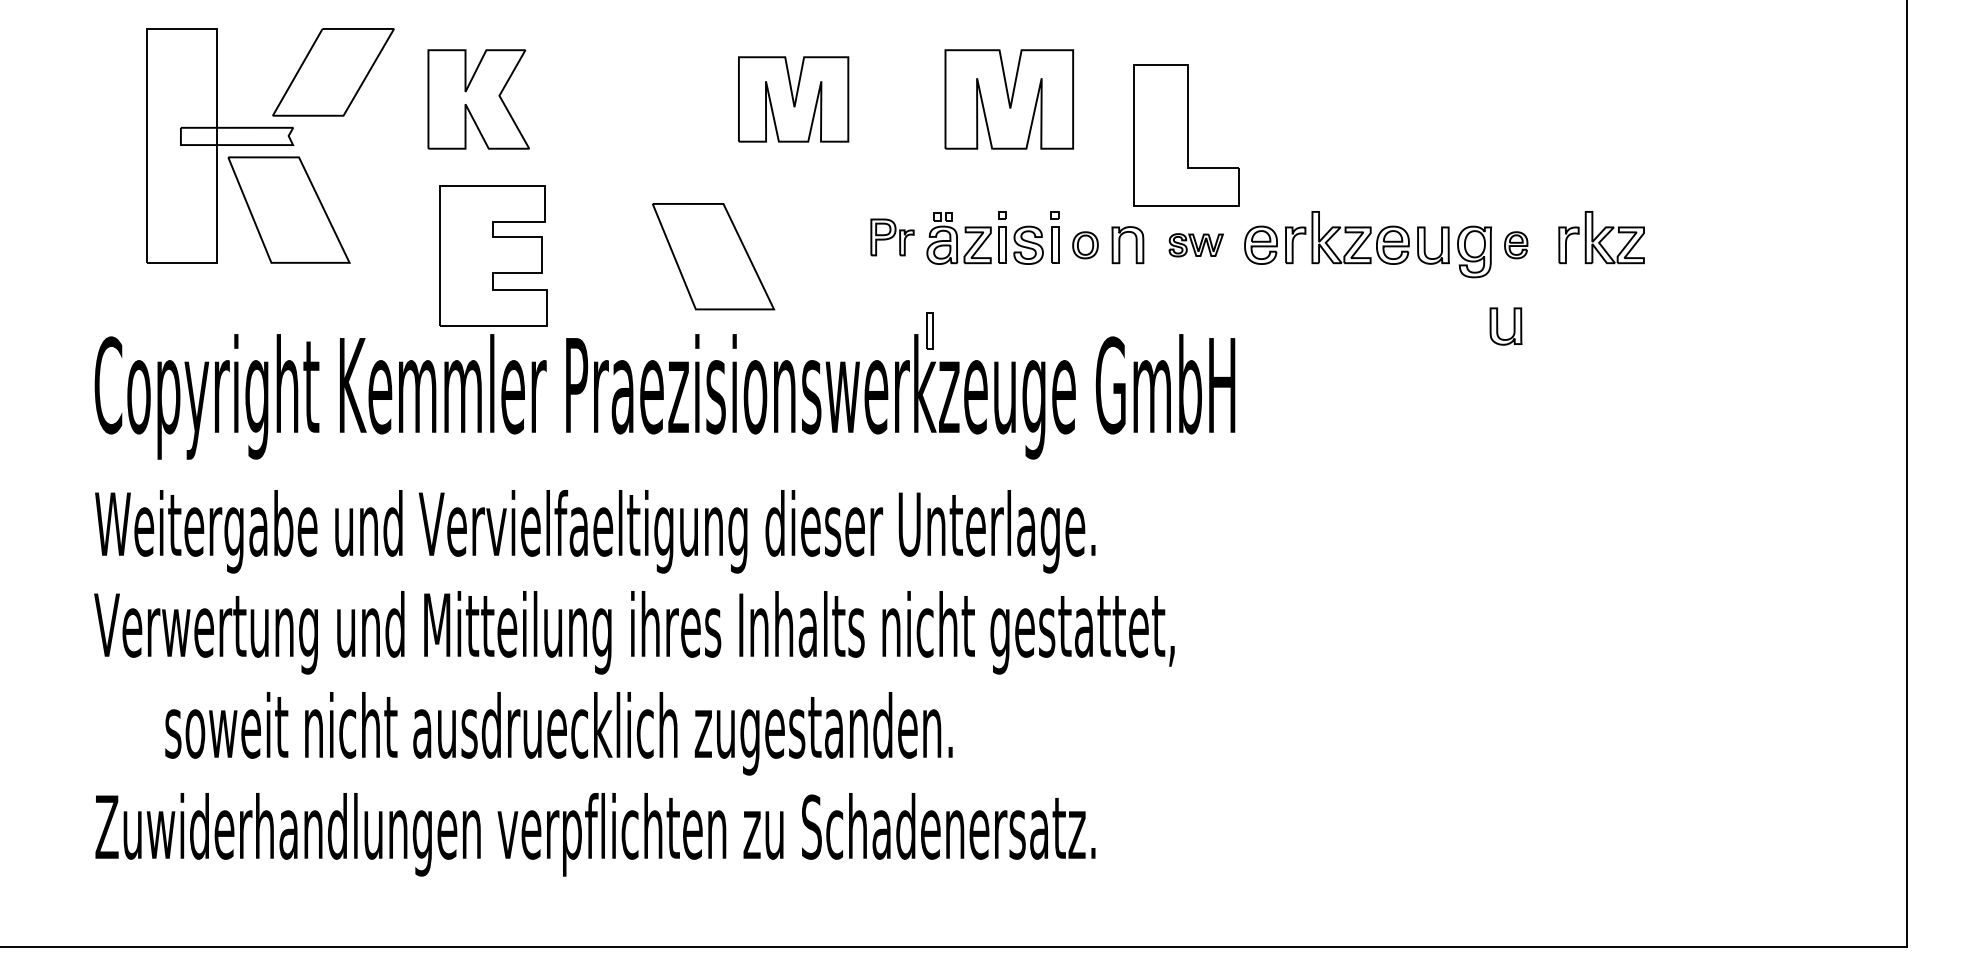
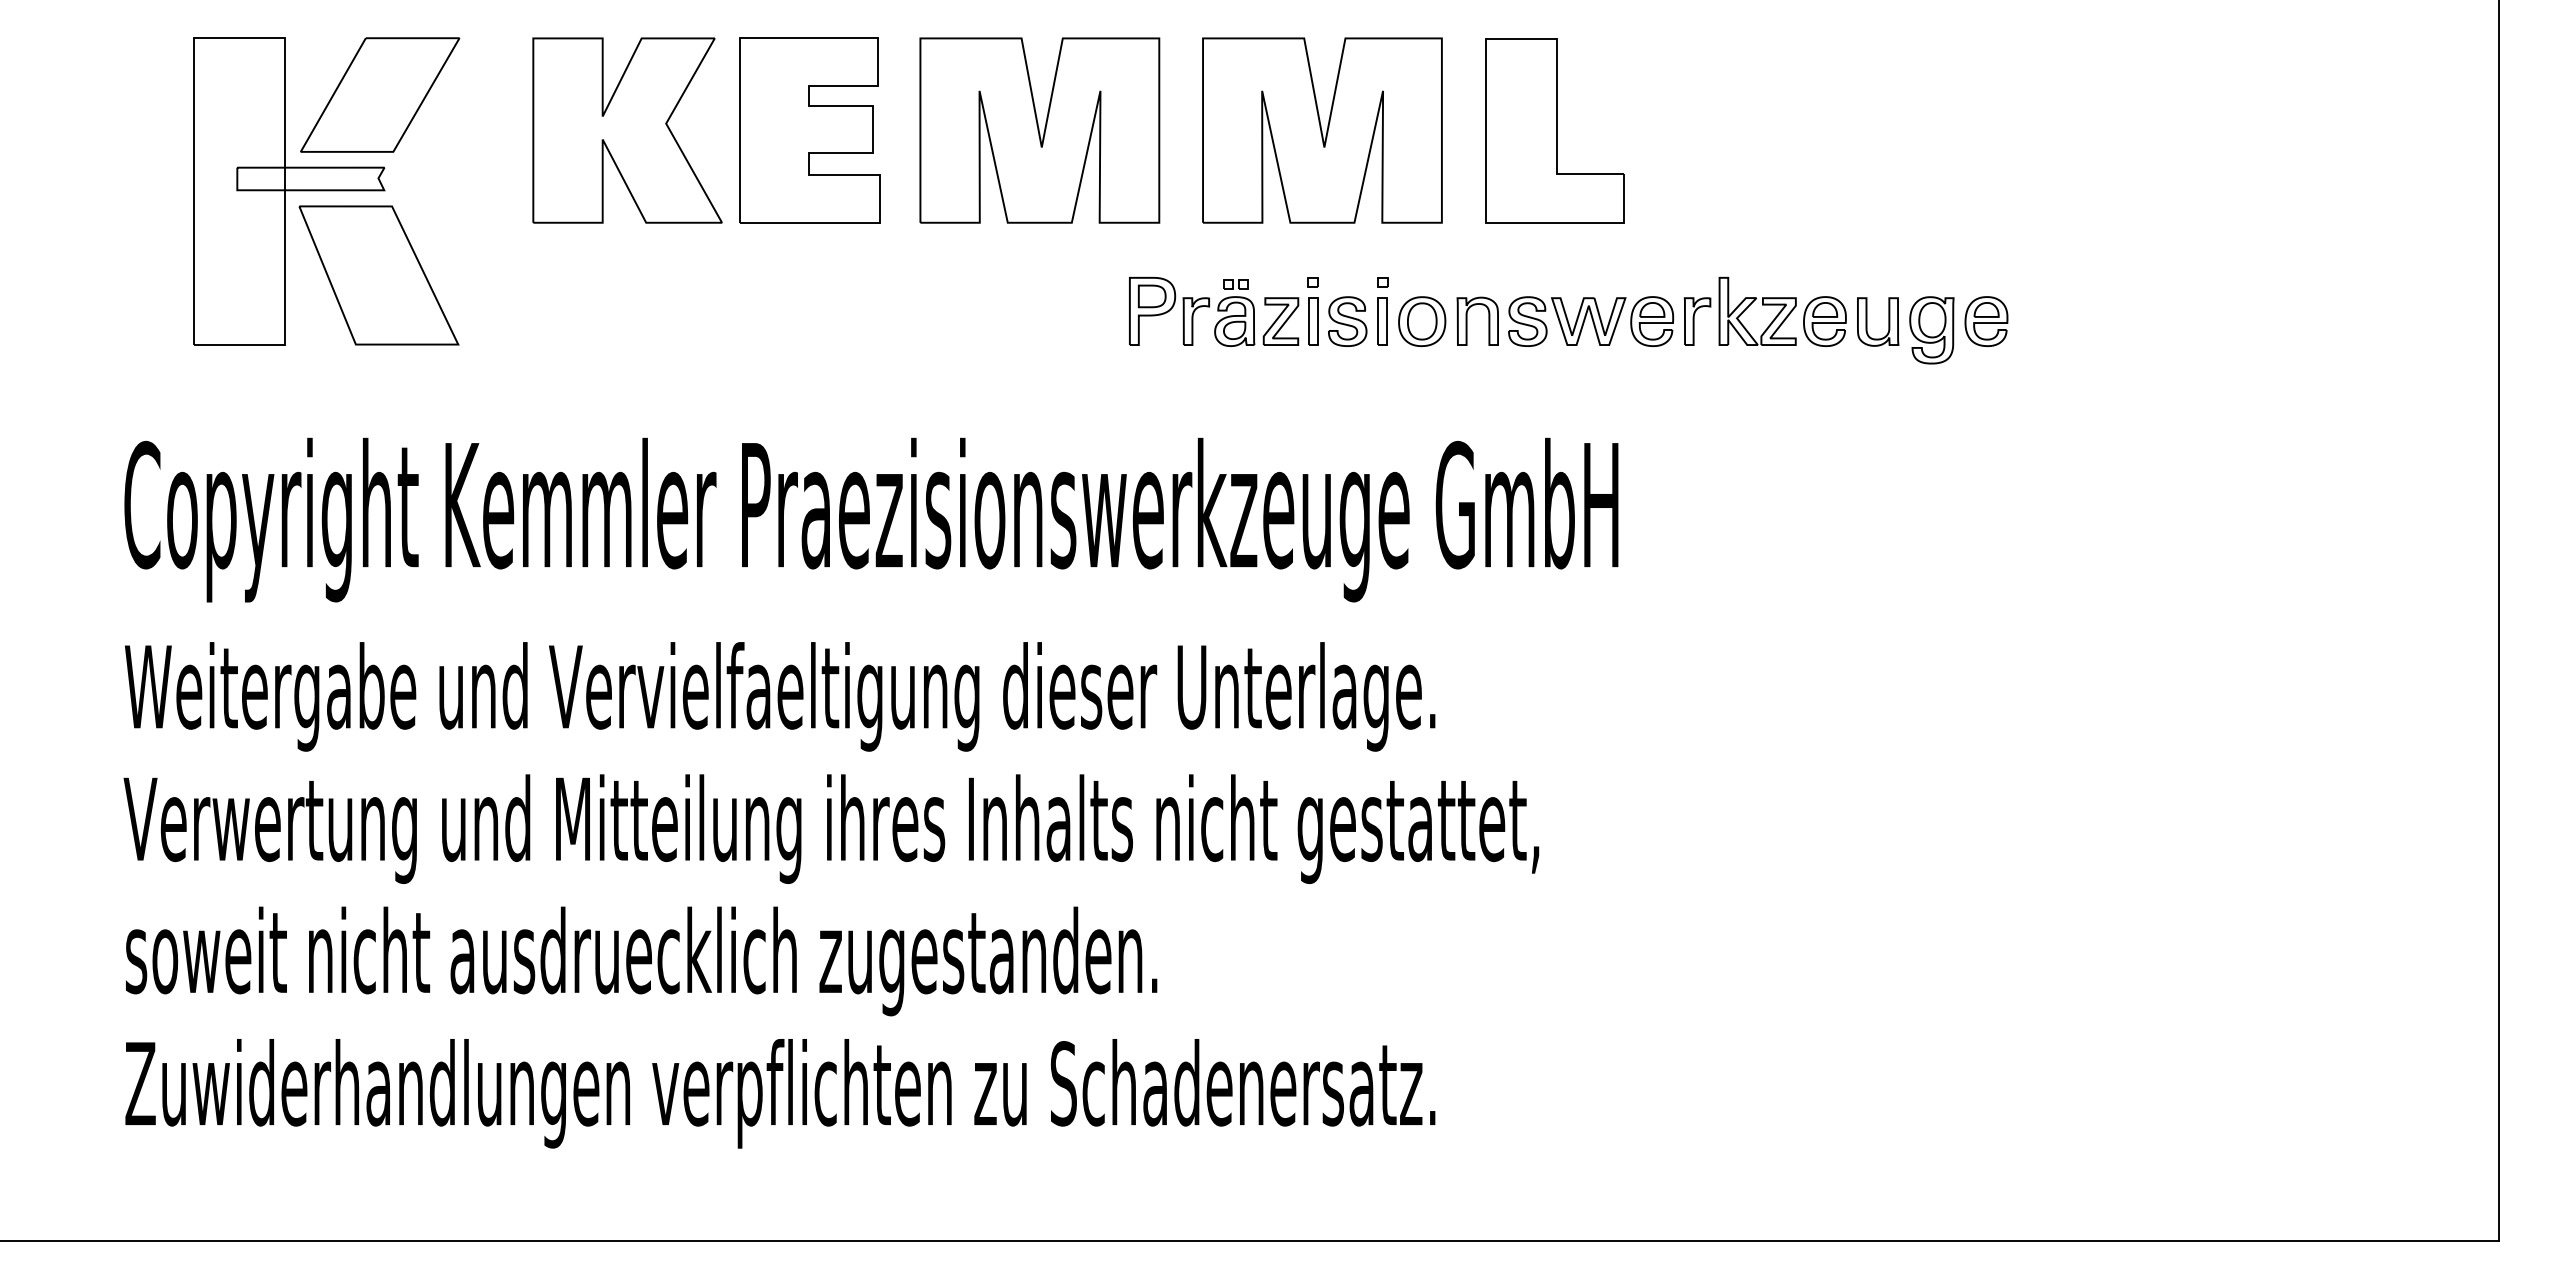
part: (333, 71) -> (380, 94), moved
part: (478, 99) -> (627, 130), size x1.43
part: (793, 99) -> (1039, 130), size x1.67
part: (1009, 99) -> (1322, 130), size x1.43
part: (1186, 135) -> (1554, 130), moved
part: (892, 236) -> (1169, 310), size x1.43
part: (1600, 236) -> (2097, 310), removed
part: (1085, 245) -> (1422, 321), size x1.43
part: (1196, 245) -> (1567, 321), size x1.67
part: (1516, 245) -> (1986, 321), size x1.43
part: (493, 255) -> (809, 130), moved
part: (713, 256) -> (934, 336), removed
part: (1513, 326) -> (1983, 427), removed
part: (929, 330) -> (1218, 433), removed
text: (558, 733) -> (641, 961), moved

